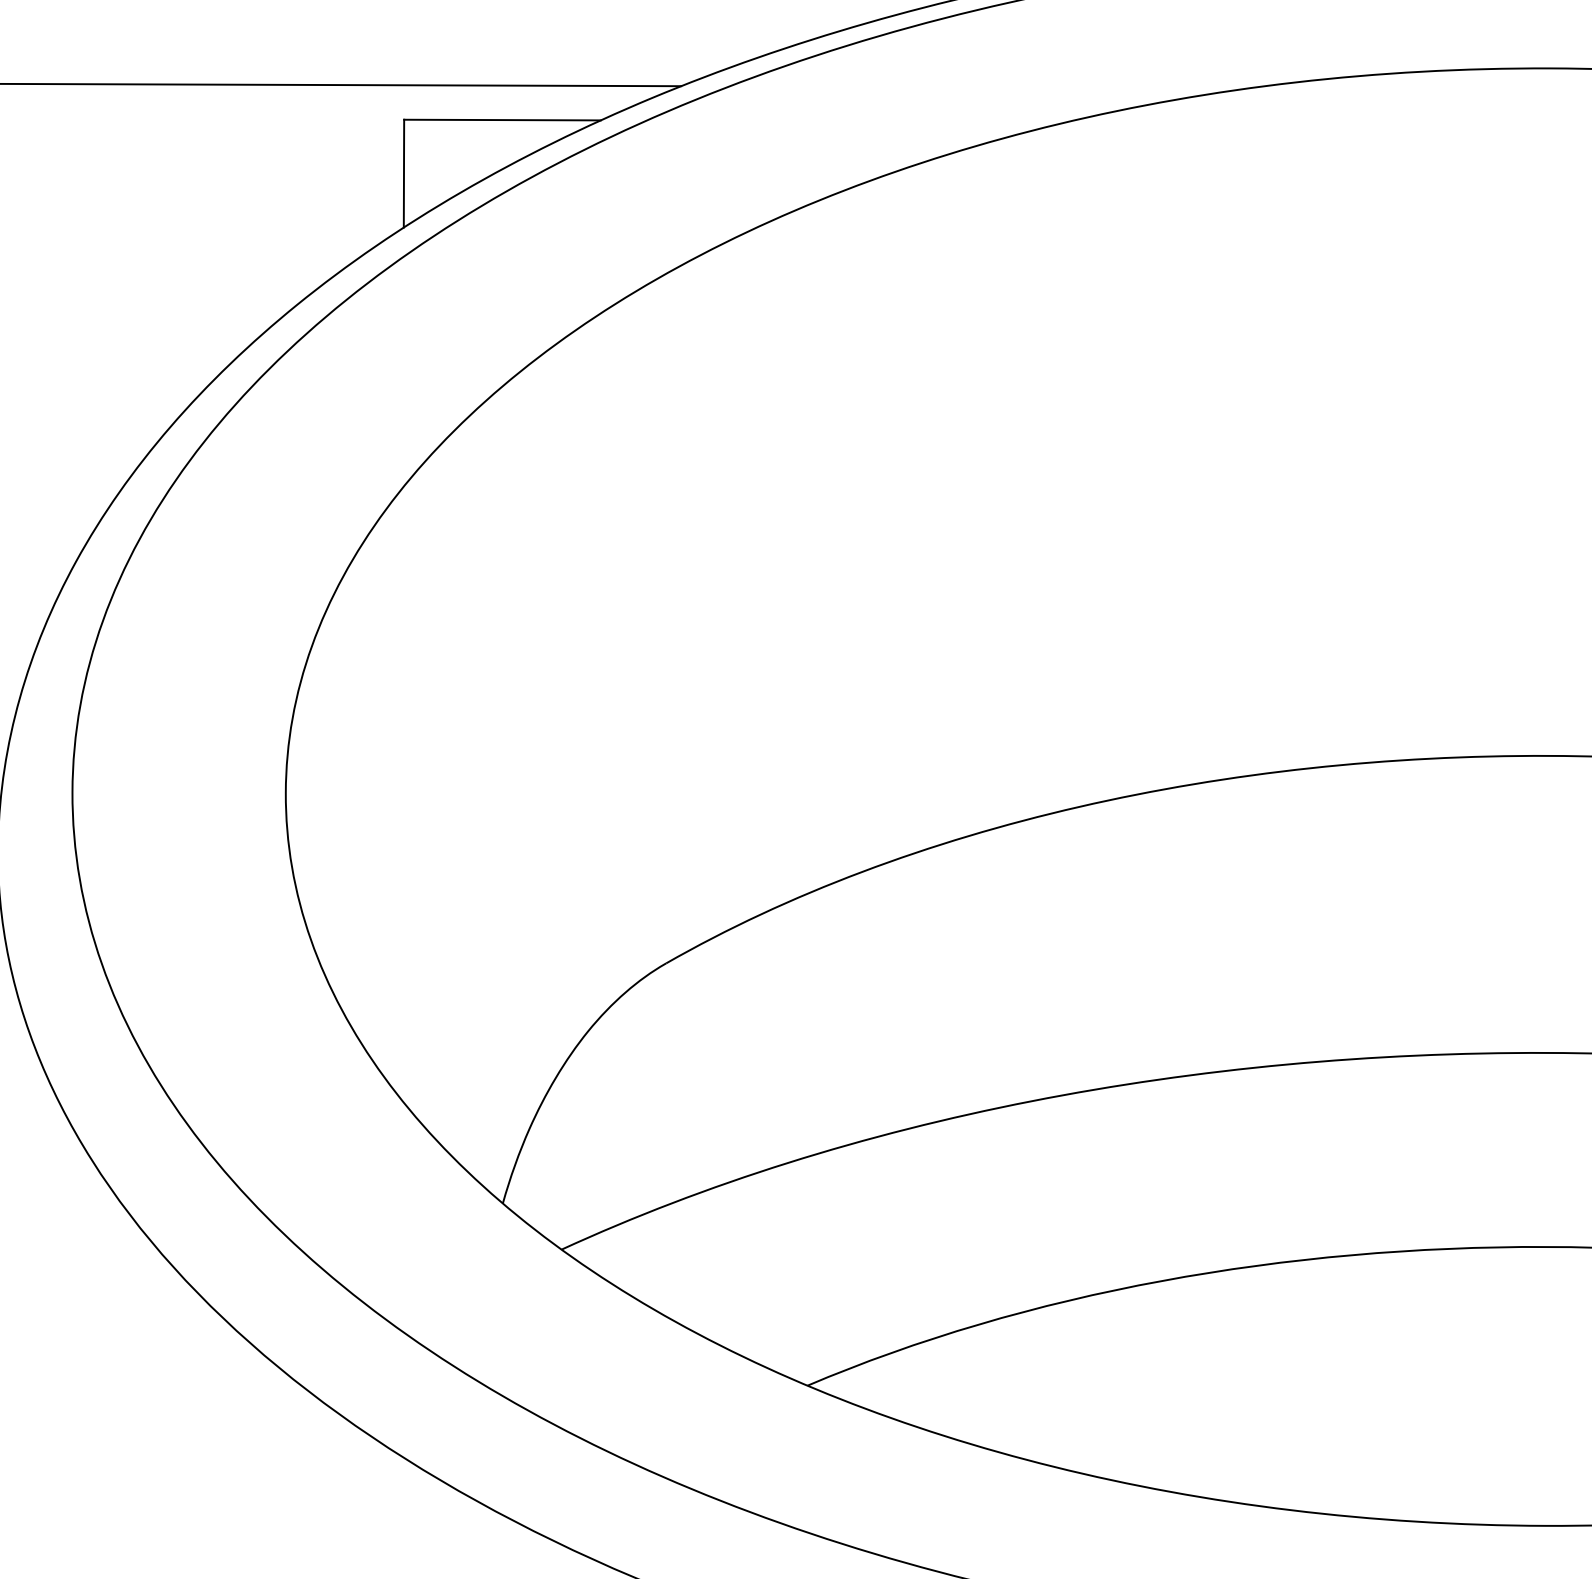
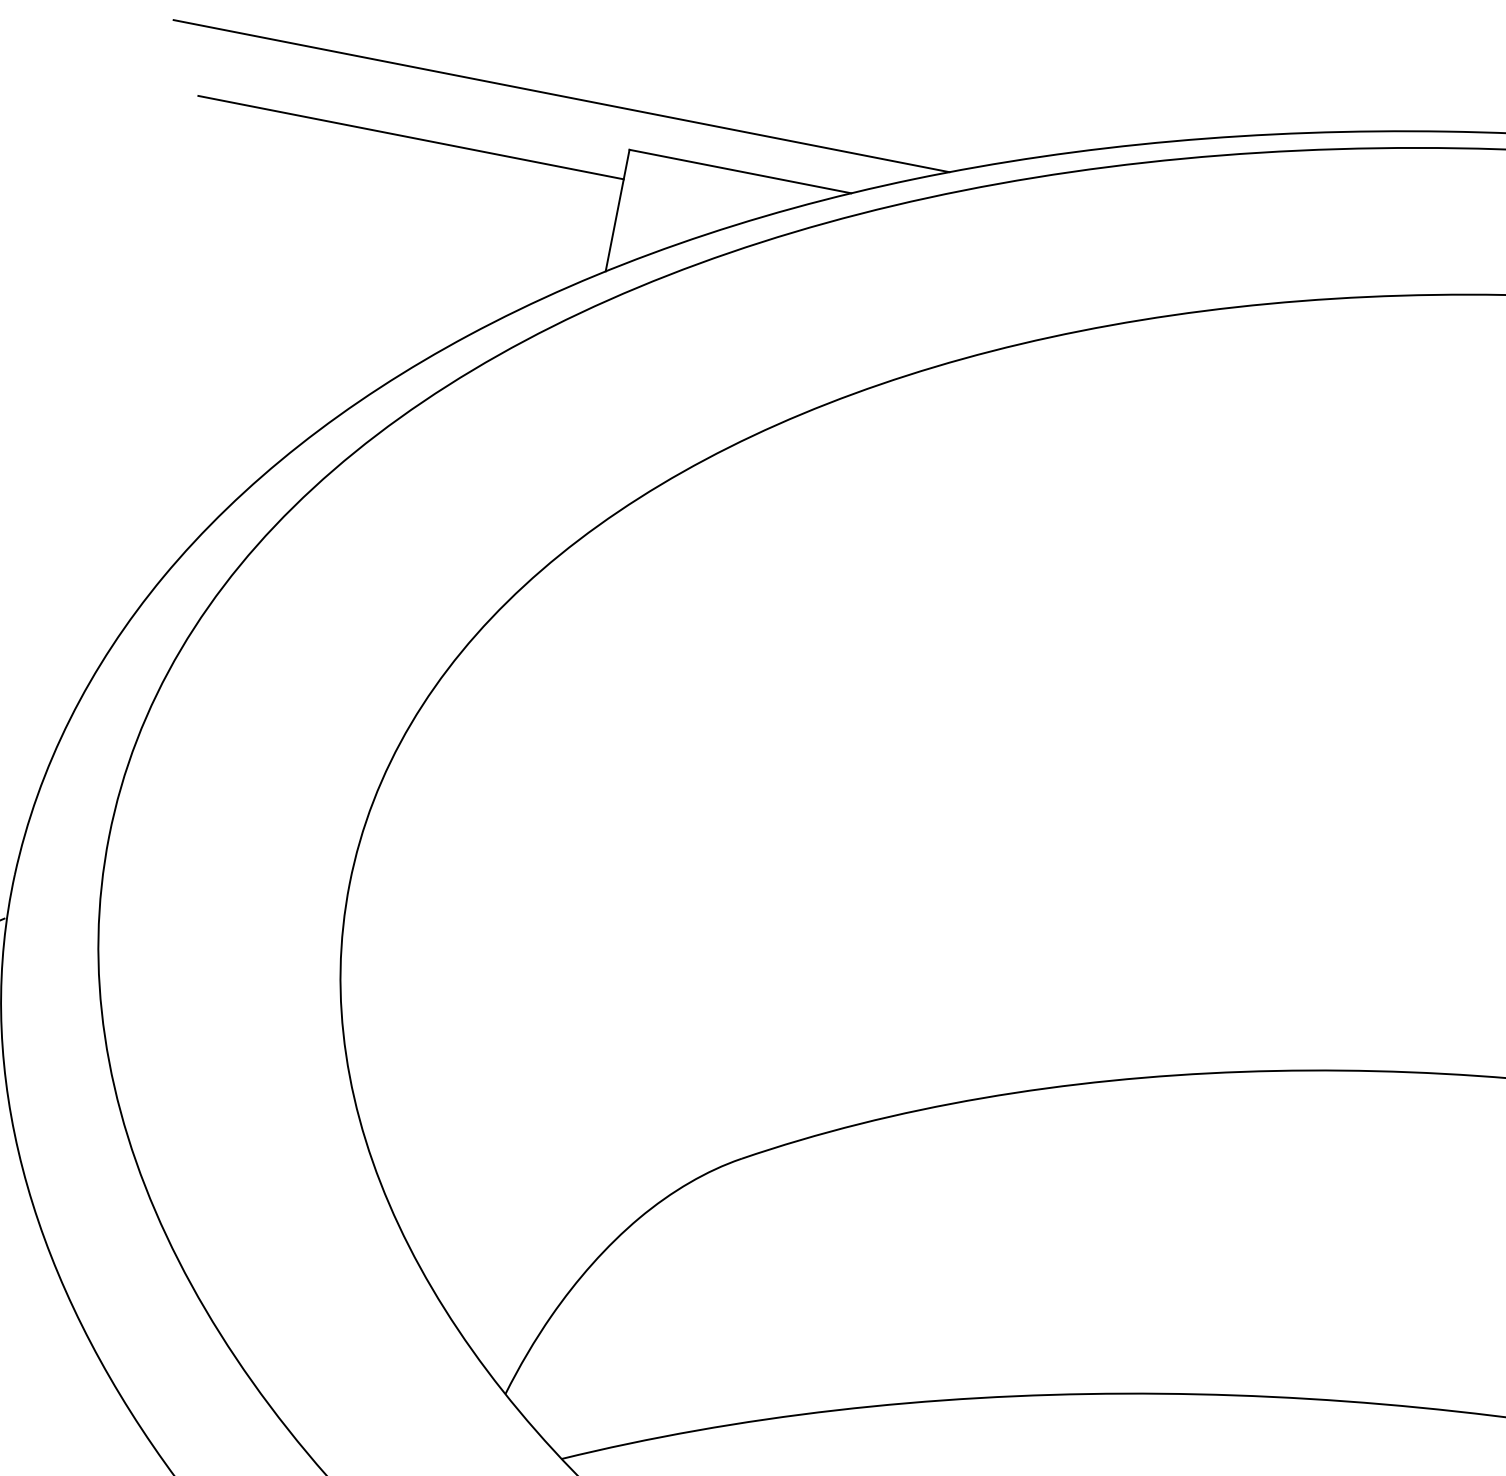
line: (215, 144) -> (411, 136), added

